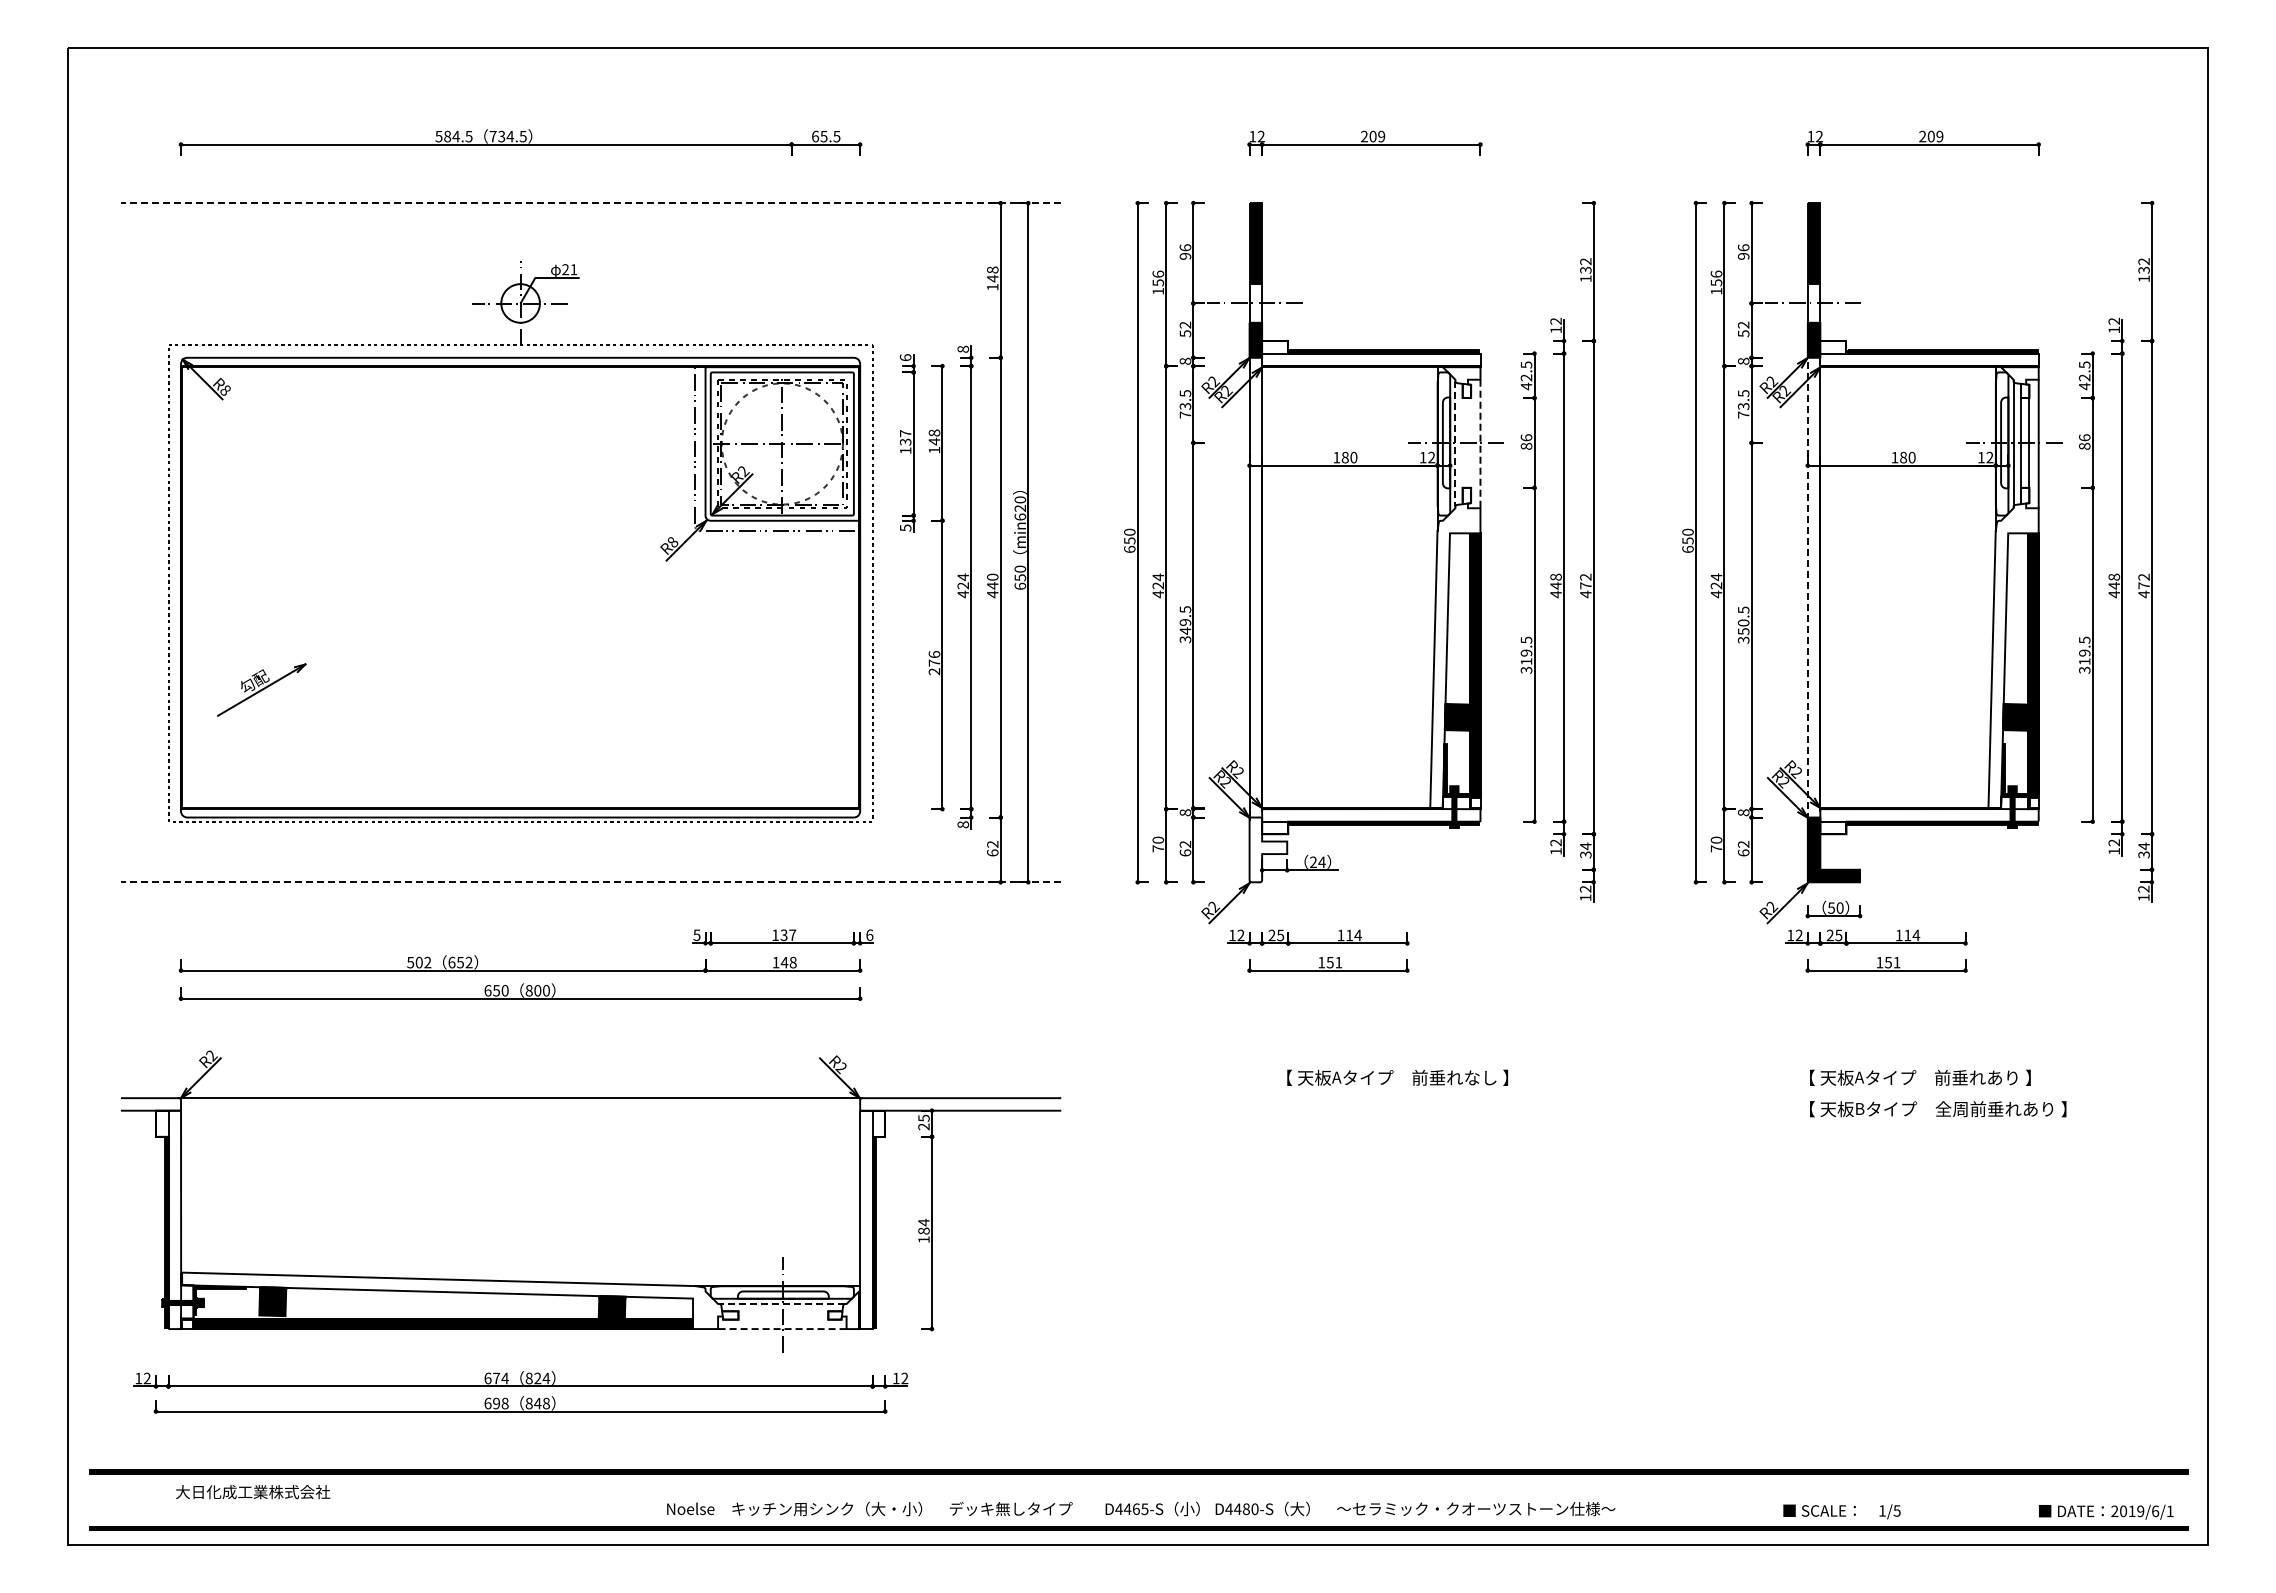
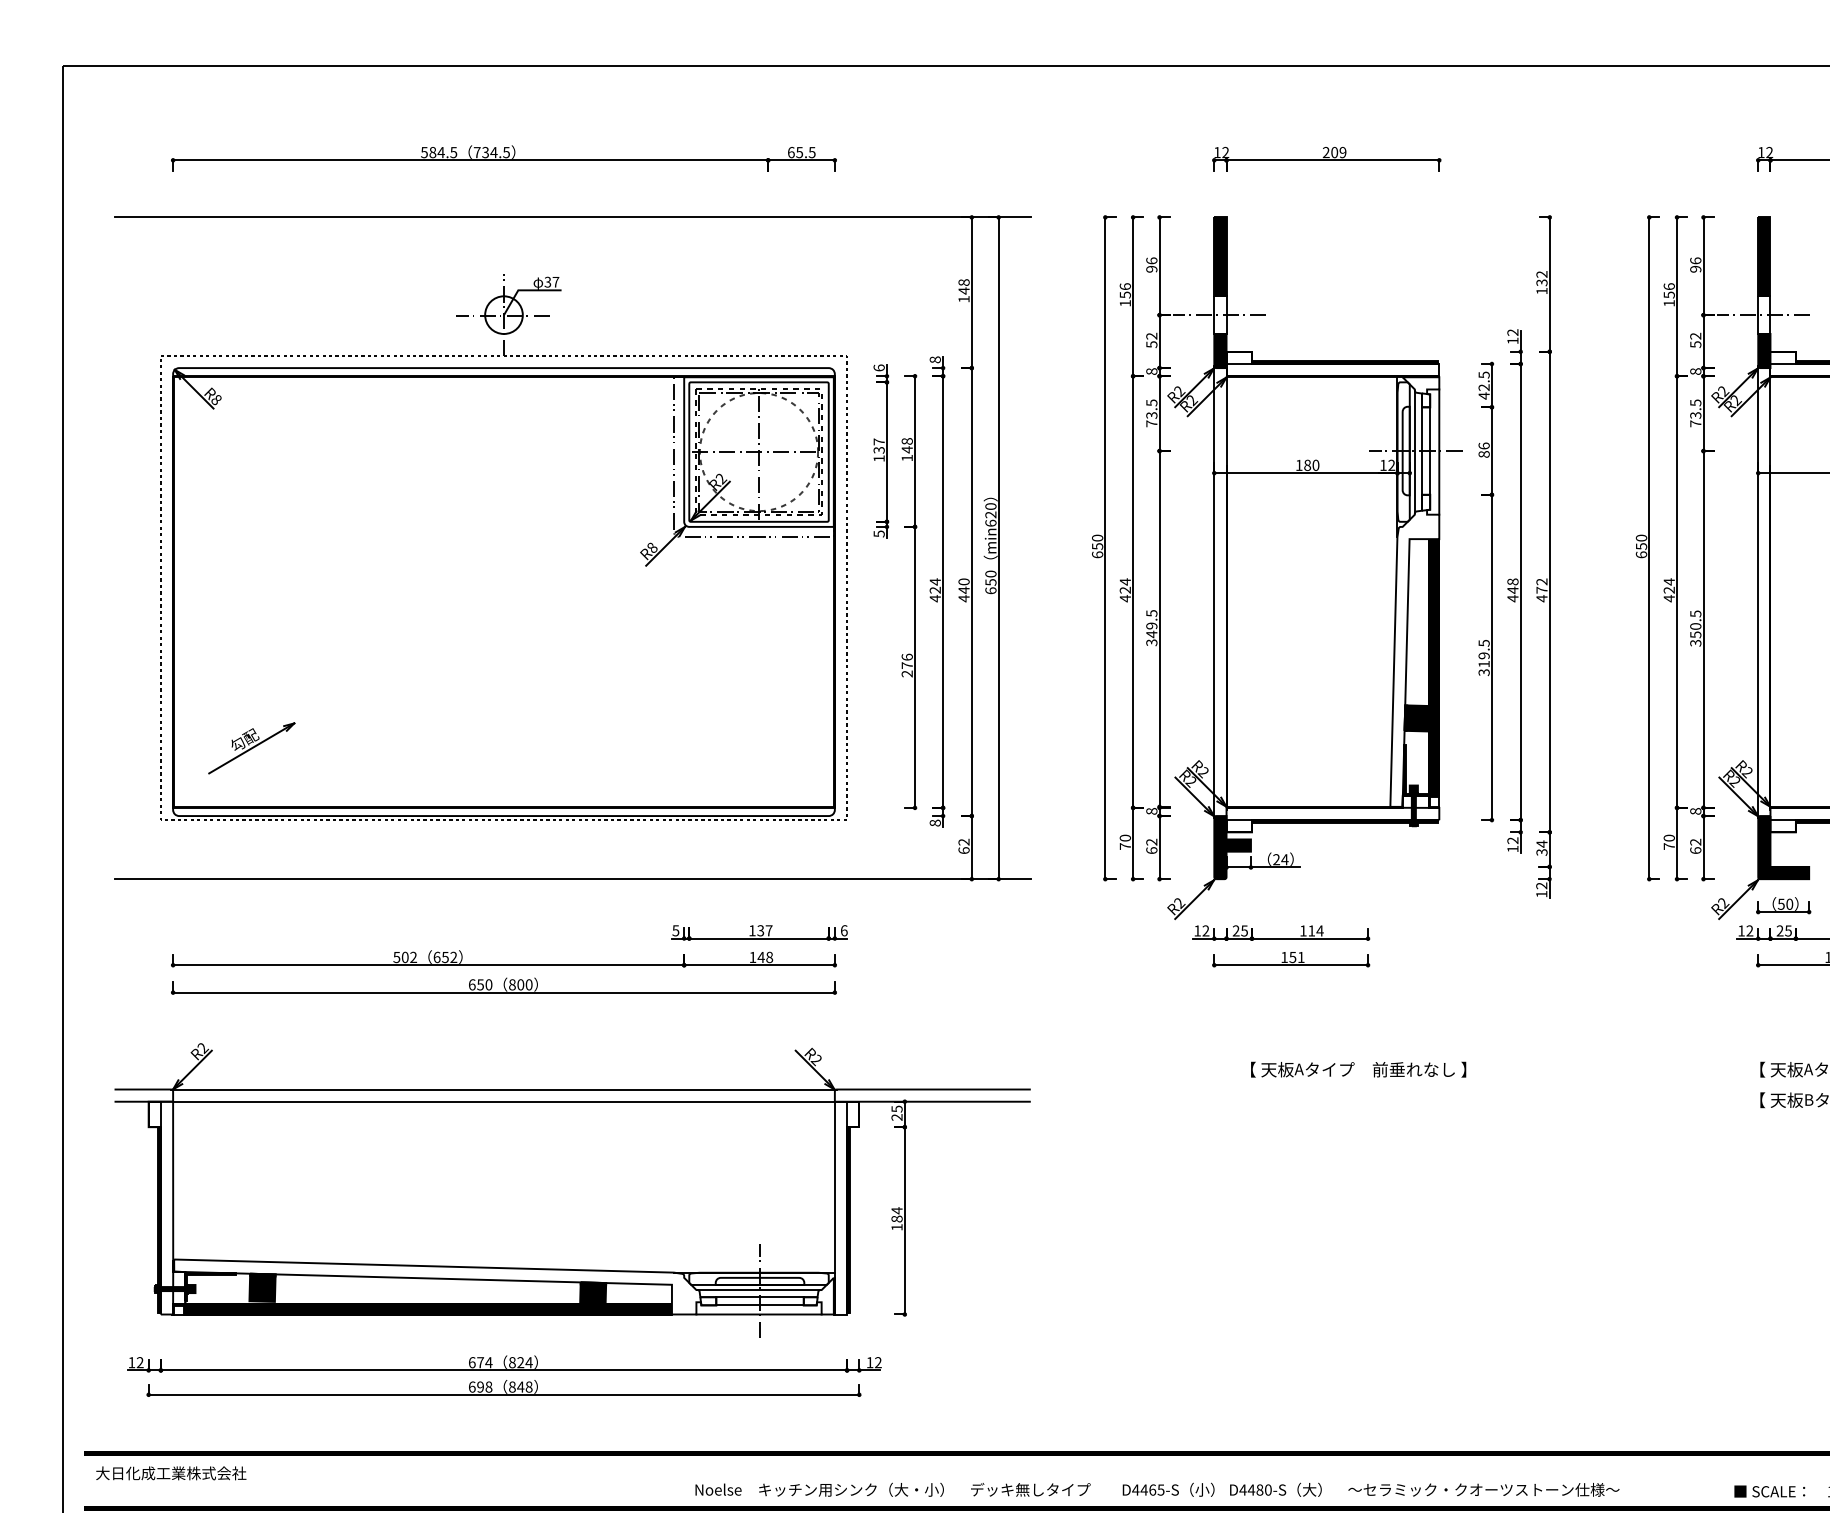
line: (590, 203) -> (572, 217), dashed -> solid
text: (569, 269) -> (551, 282), 21 -> 37
line: (1462, 442) -> (1421, 450), added
line: (1471, 442) -> (1430, 450), added
line: (1455, 443) -> (1414, 451), dashed -> solid
line: (1480, 444) -> (1439, 452), dashed -> solid
line: (1807, 587) -> (1757, 591), dashed -> solid
part: (261, 689) -> (251, 747), moved
fill: (1268, 849) -> (1232, 847), added
line: (590, 882) -> (572, 879), dashed -> solid
line: (520, 1110) -> (503, 1101), added
line: (782, 1304) -> (759, 1290), dashed -> solid
line: (783, 1311) -> (760, 1297), added
line: (783, 1319) -> (760, 1305), added
line: (781, 1329) -> (758, 1314), dashed -> solid
text: (253, 1492) -> (171, 1473), moved
text: (1141, 1508) -> (1157, 1489), moved

